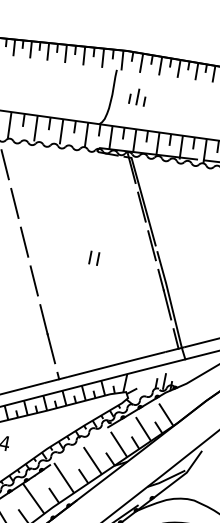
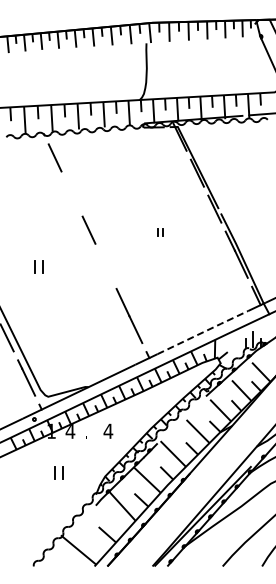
part: (138, 96) -> (172, 65), removed
line: (14, 202) -> (71, 193), removed
part: (94, 258) -> (160, 232), size x0.6
line: (33, 279) -> (105, 265), removed
line: (118, 363) -> (204, 331), solid -> dashed

